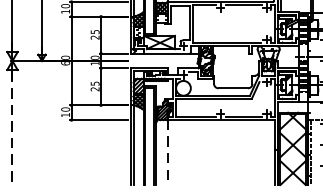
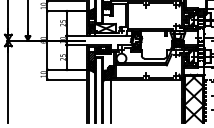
line: (12, 127) -> (8, 84), dashed -> solid
line: (168, 151) -> (111, 100), dashed -> solid

